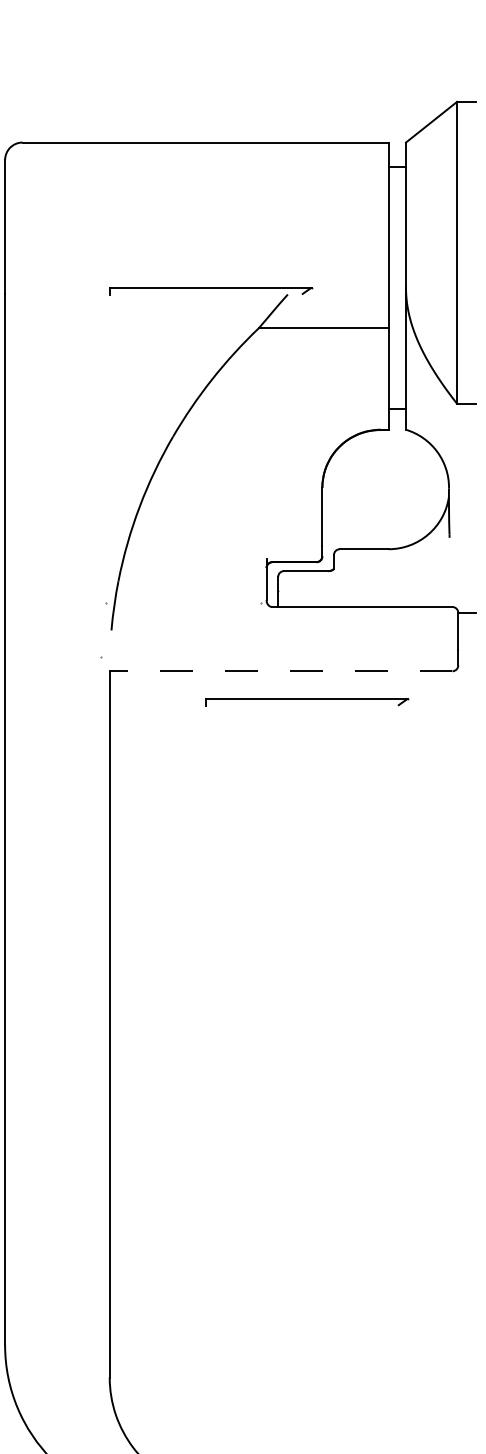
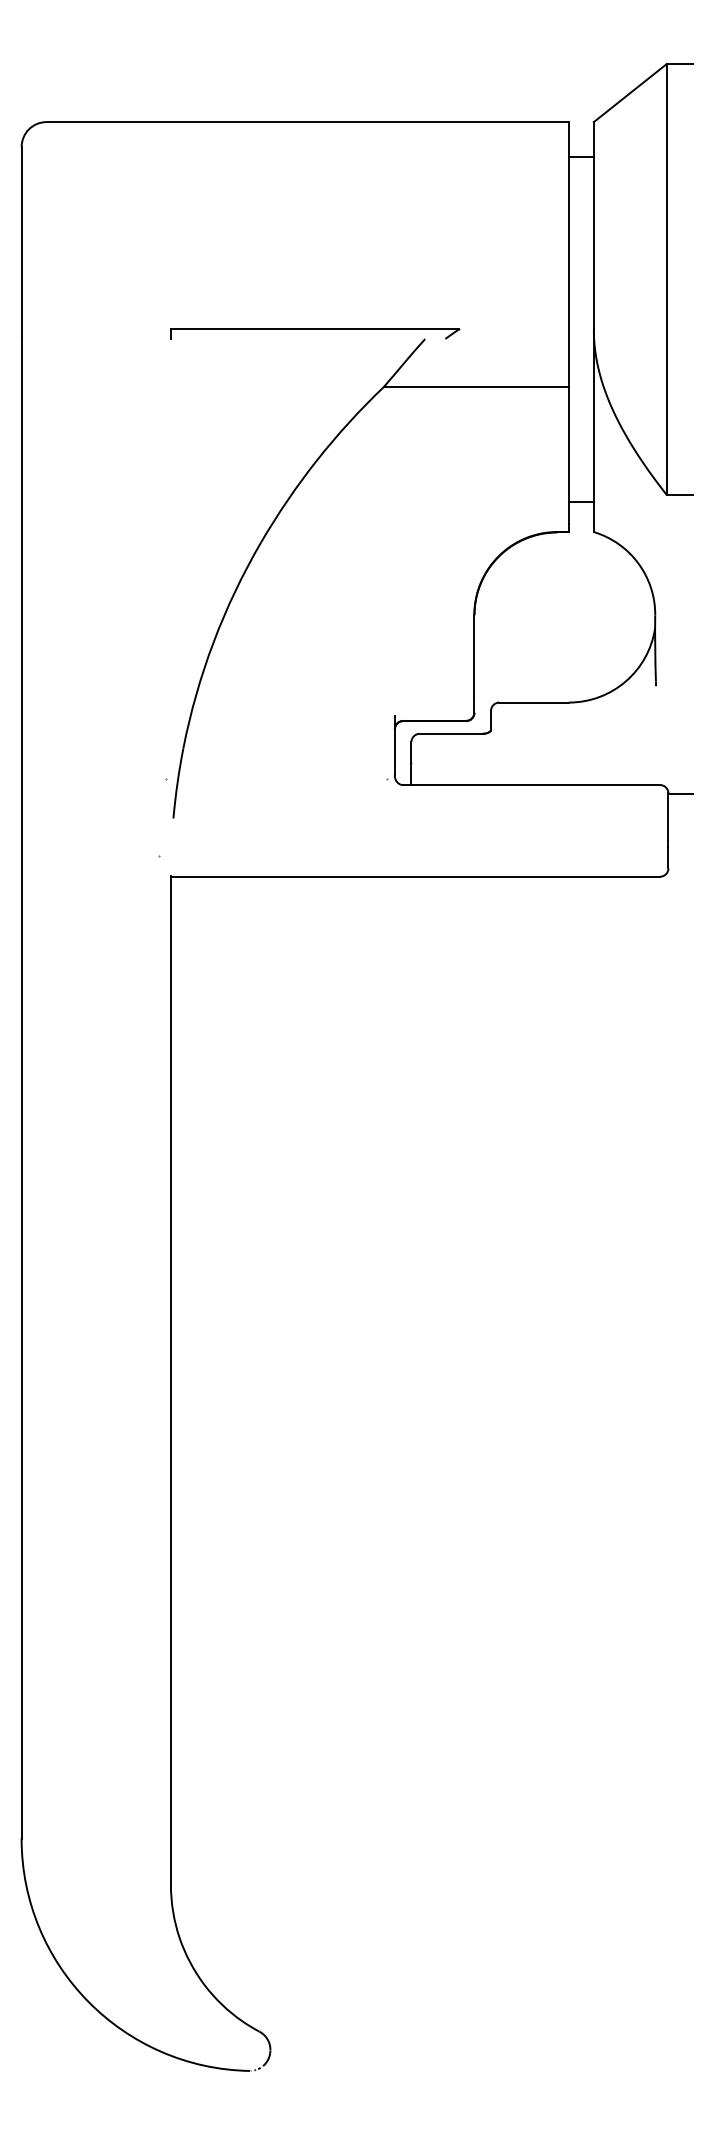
line: (281, 671) -> (415, 876), dashed -> solid
part: (306, 701) -> (452, 920), removed

